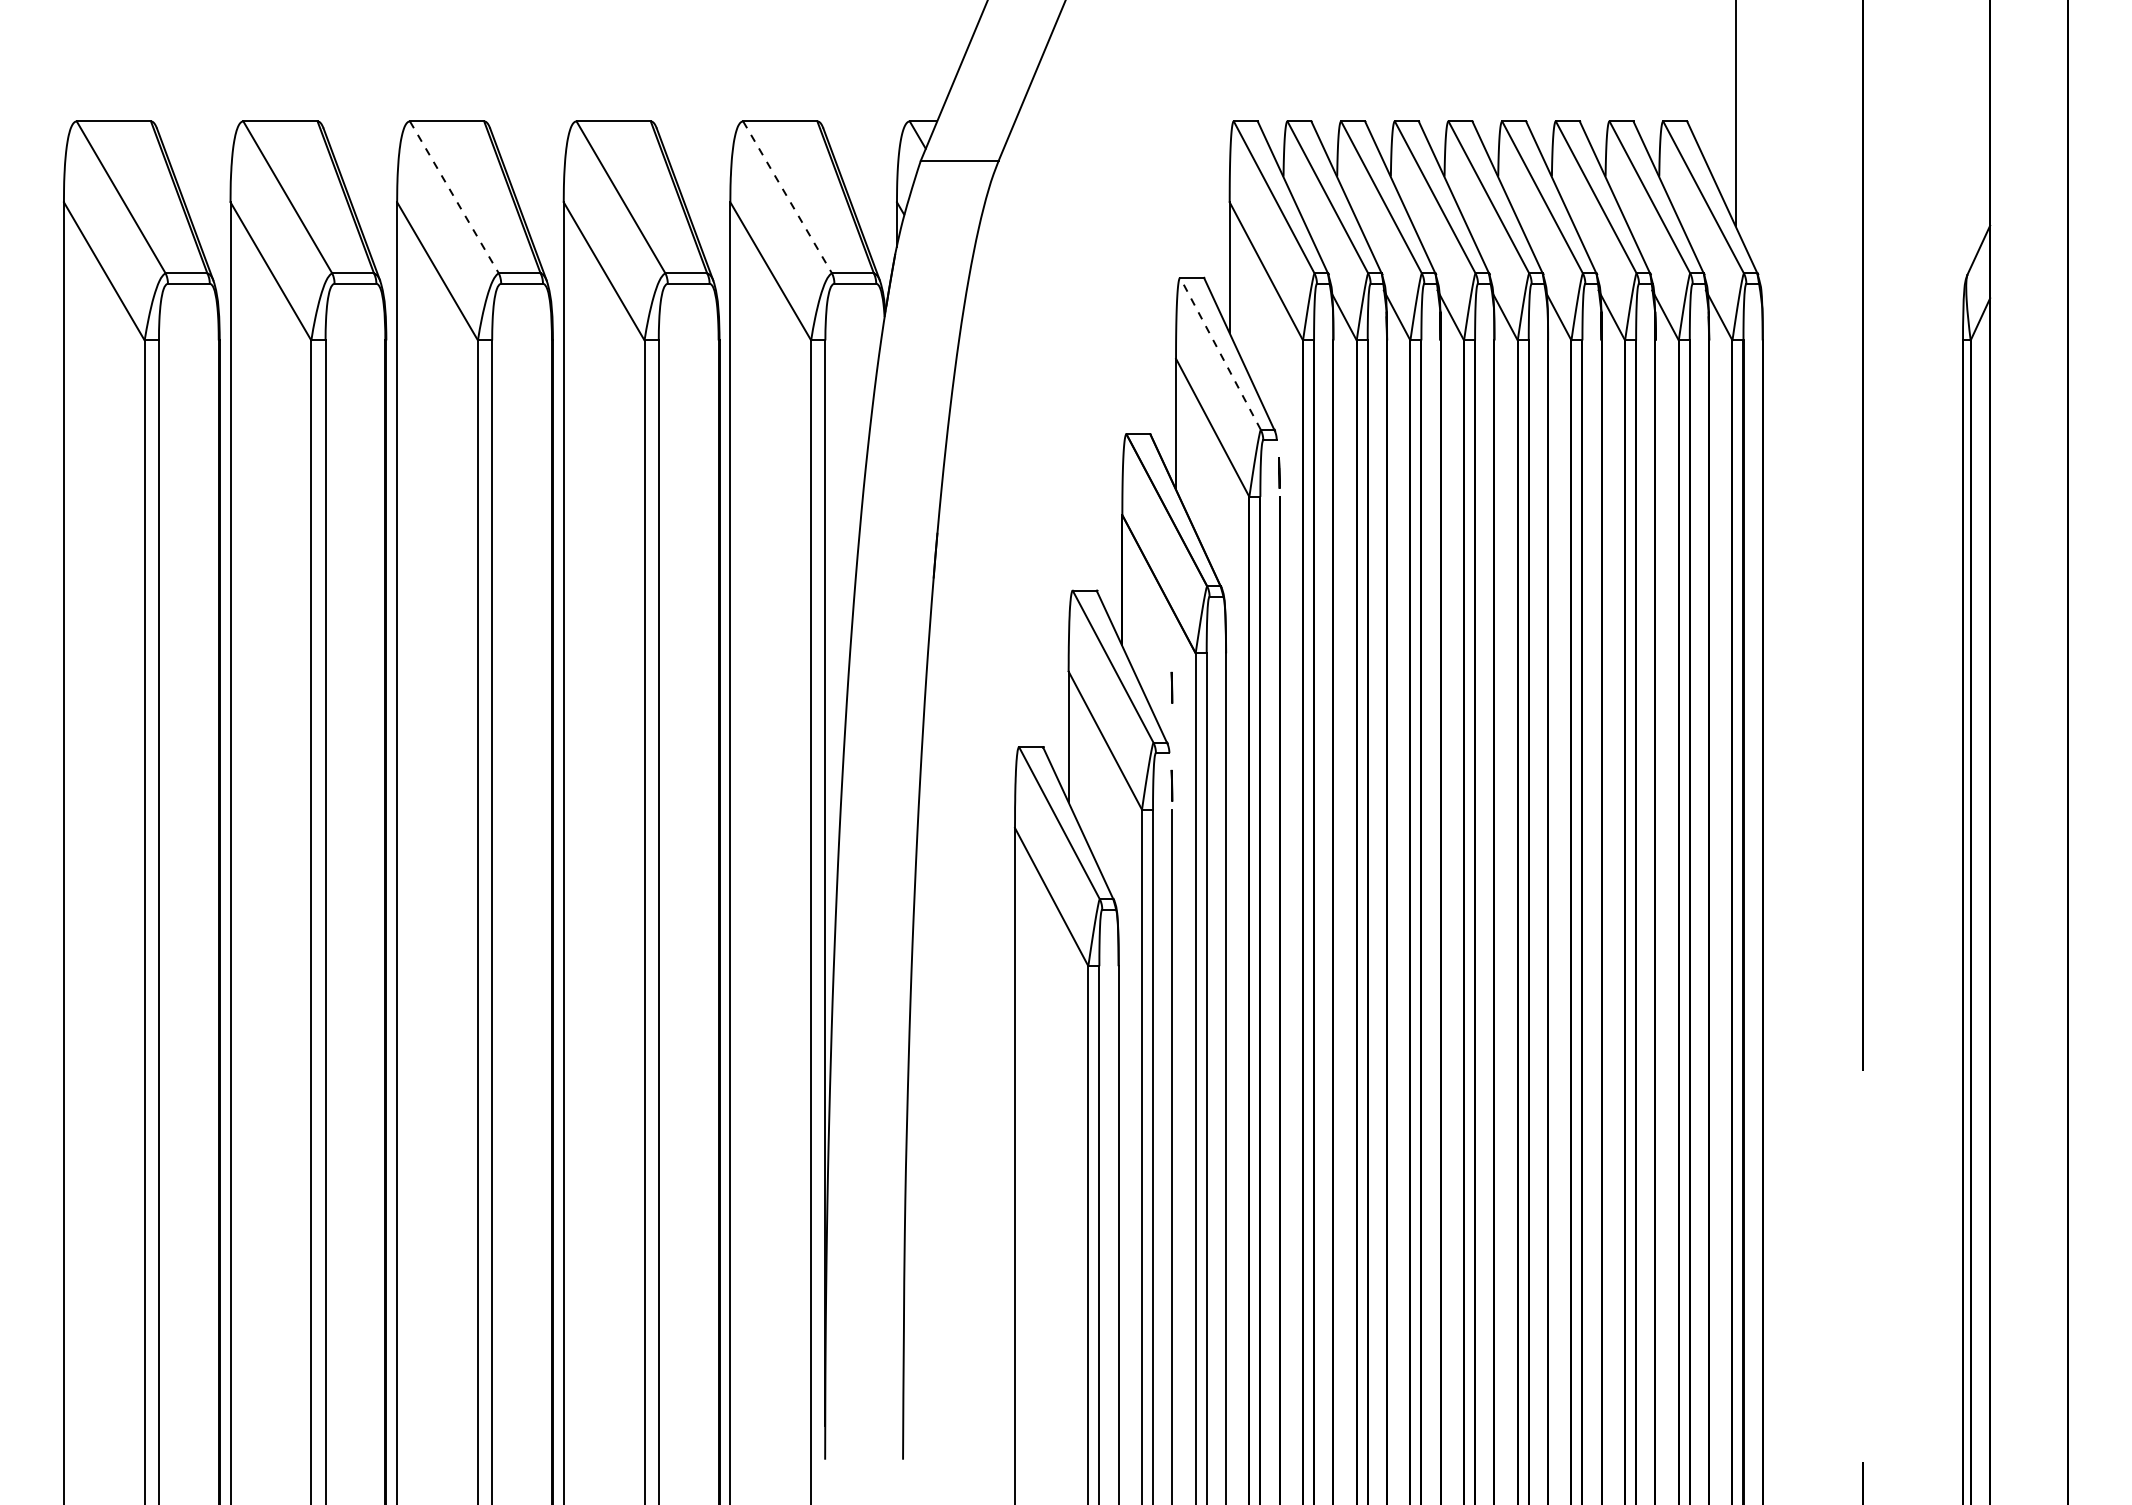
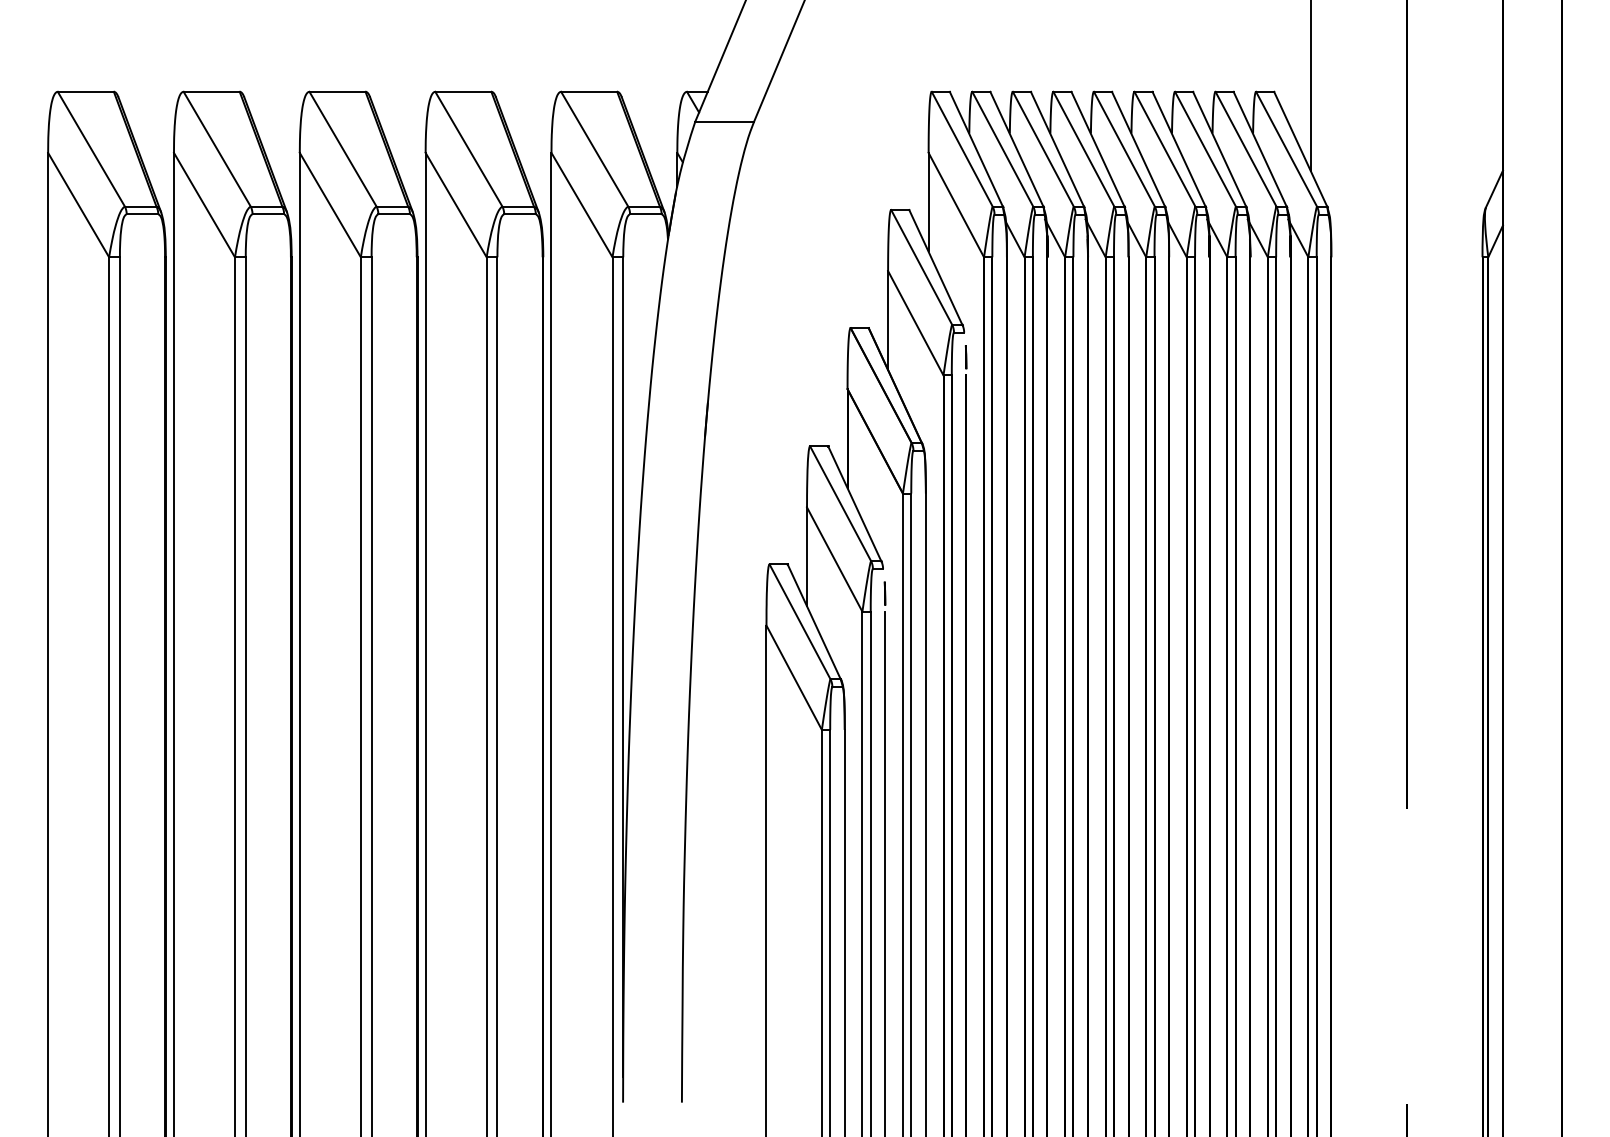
line: (454, 197) -> (343, 149), dashed -> solid
line: (787, 197) -> (594, 149), dashed -> solid
line: (1220, 353) -> (921, 267), dashed -> solid
line: (1171, 687) -> (884, 519), removed

